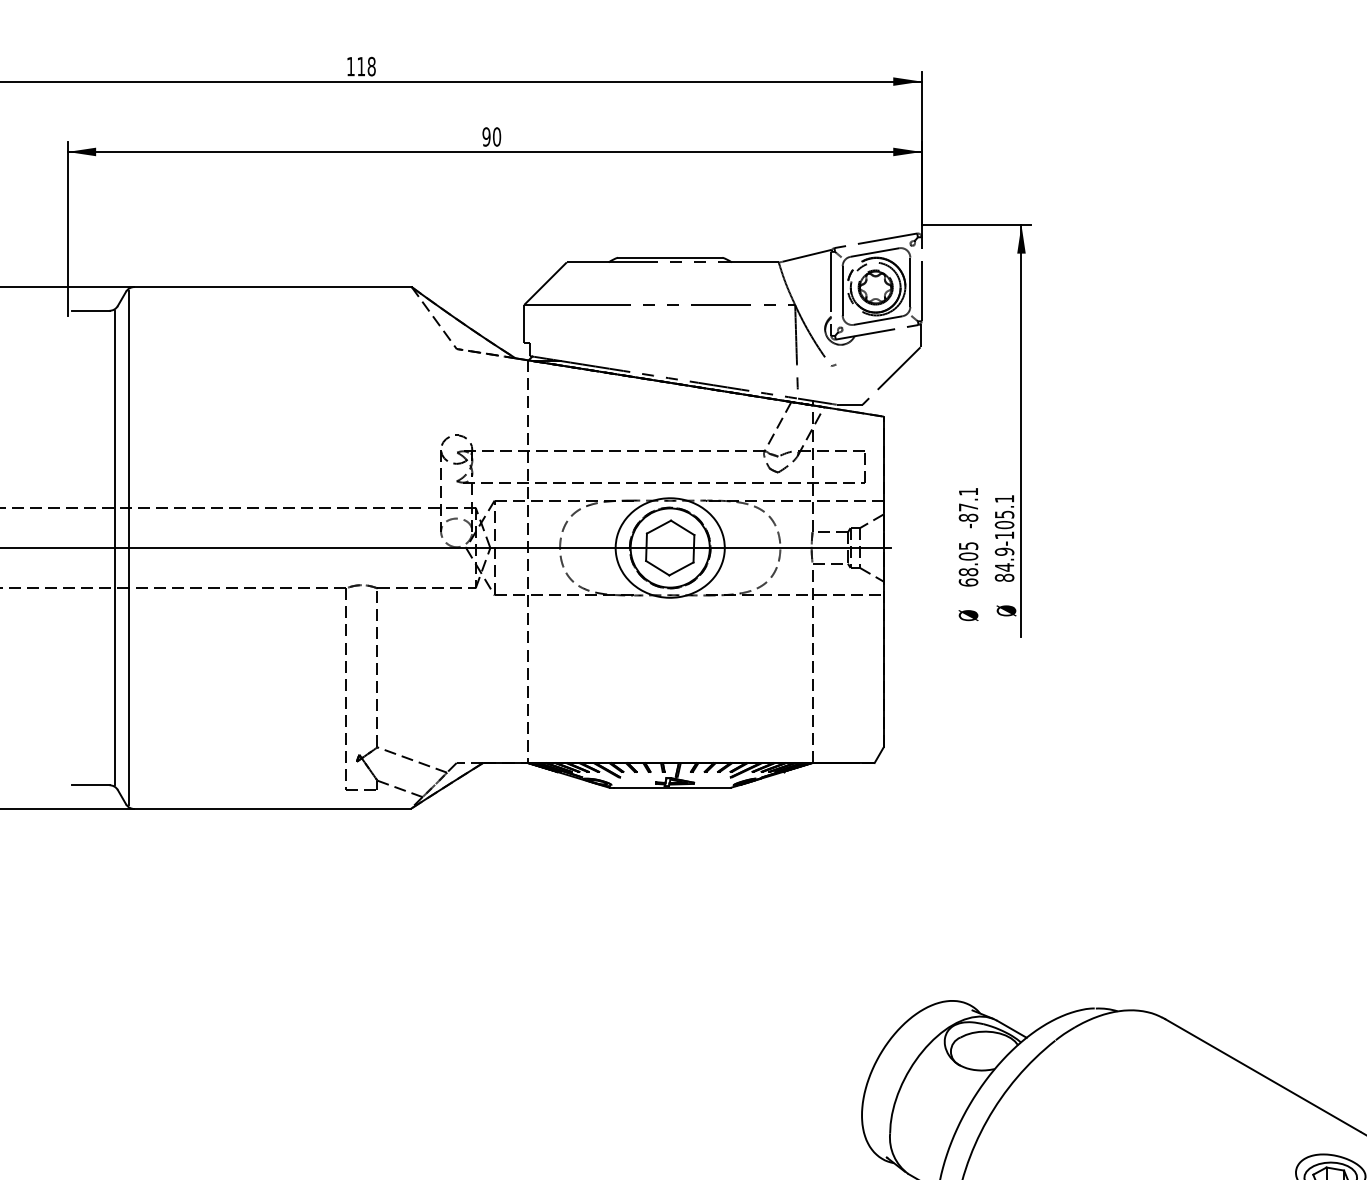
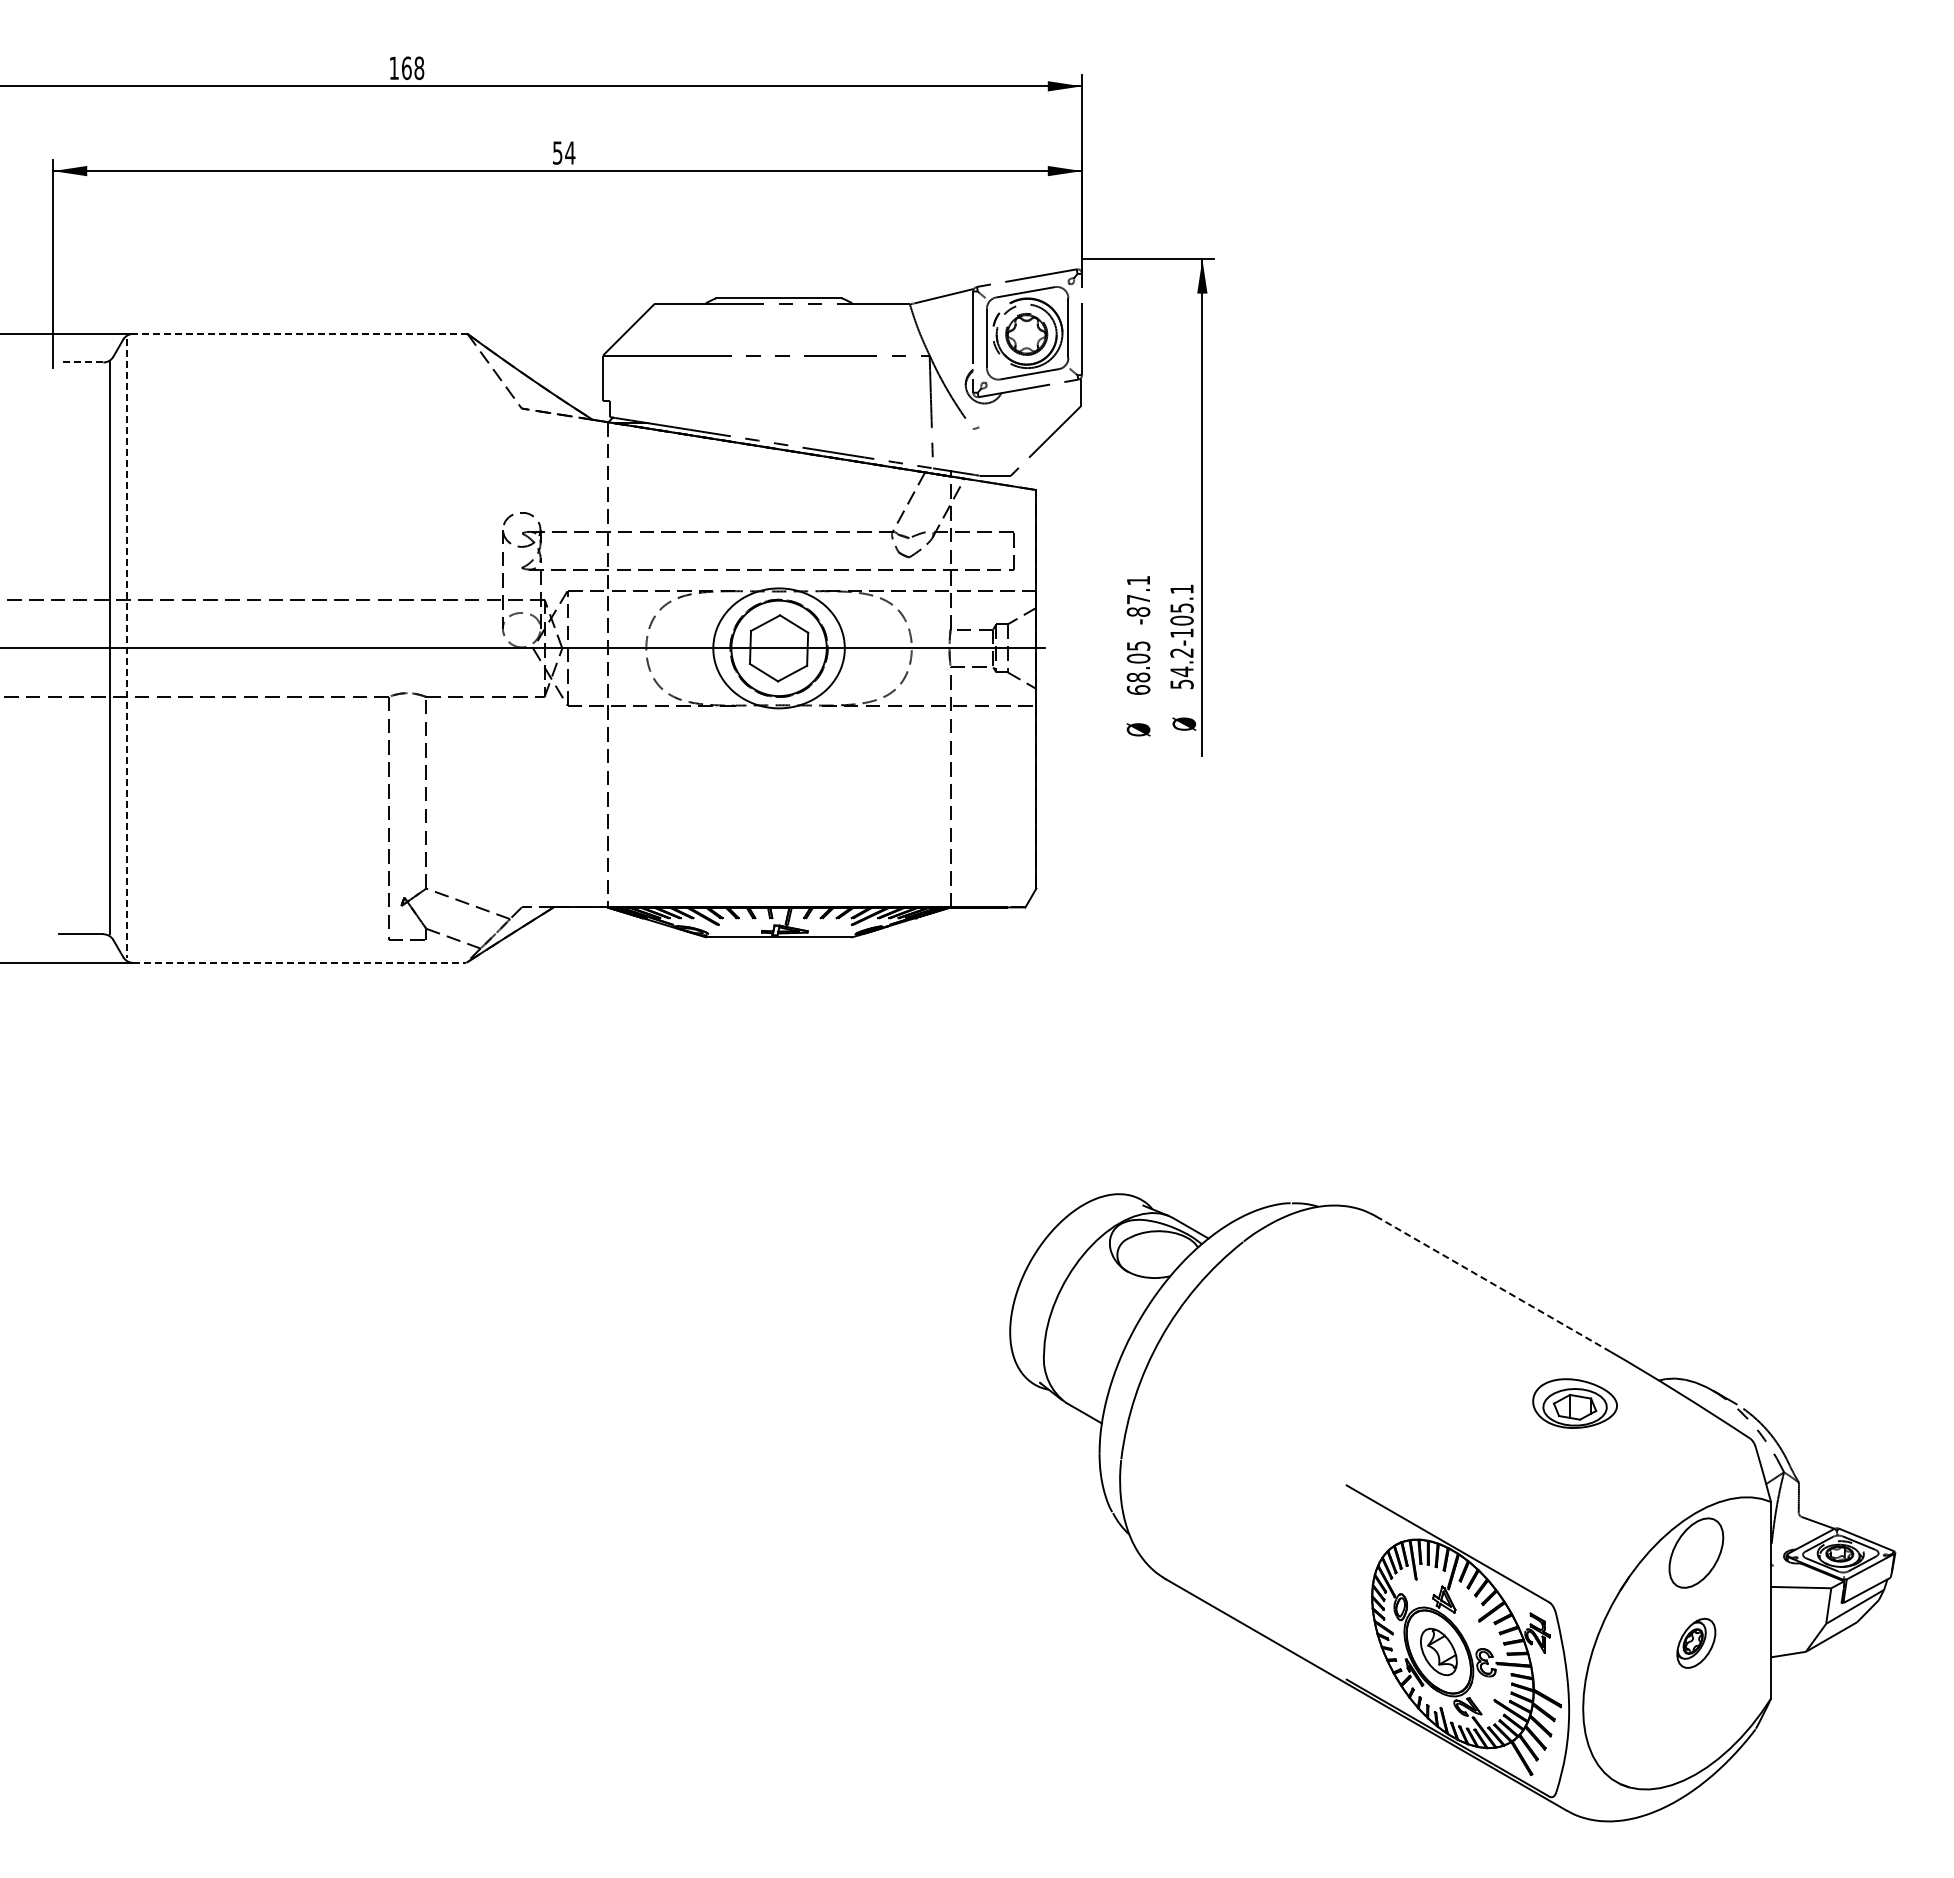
text: (361, 66) -> (406, 67), 118 -> 168
text: (491, 136) -> (563, 152), 90 -> 54
line: (272, 286) -> (299, 333), solid -> dashed
line: (90, 310) -> (80, 362), solid -> dashed
line: (128, 548) -> (126, 648), solid -> dashed
text: (1004, 564) -> (1181, 668), 84.9-105.1 -> 54.2-105.1
line: (272, 808) -> (299, 962), solid -> dashed
line: (1263, 1075) -> (1493, 1283), solid -> dashed

